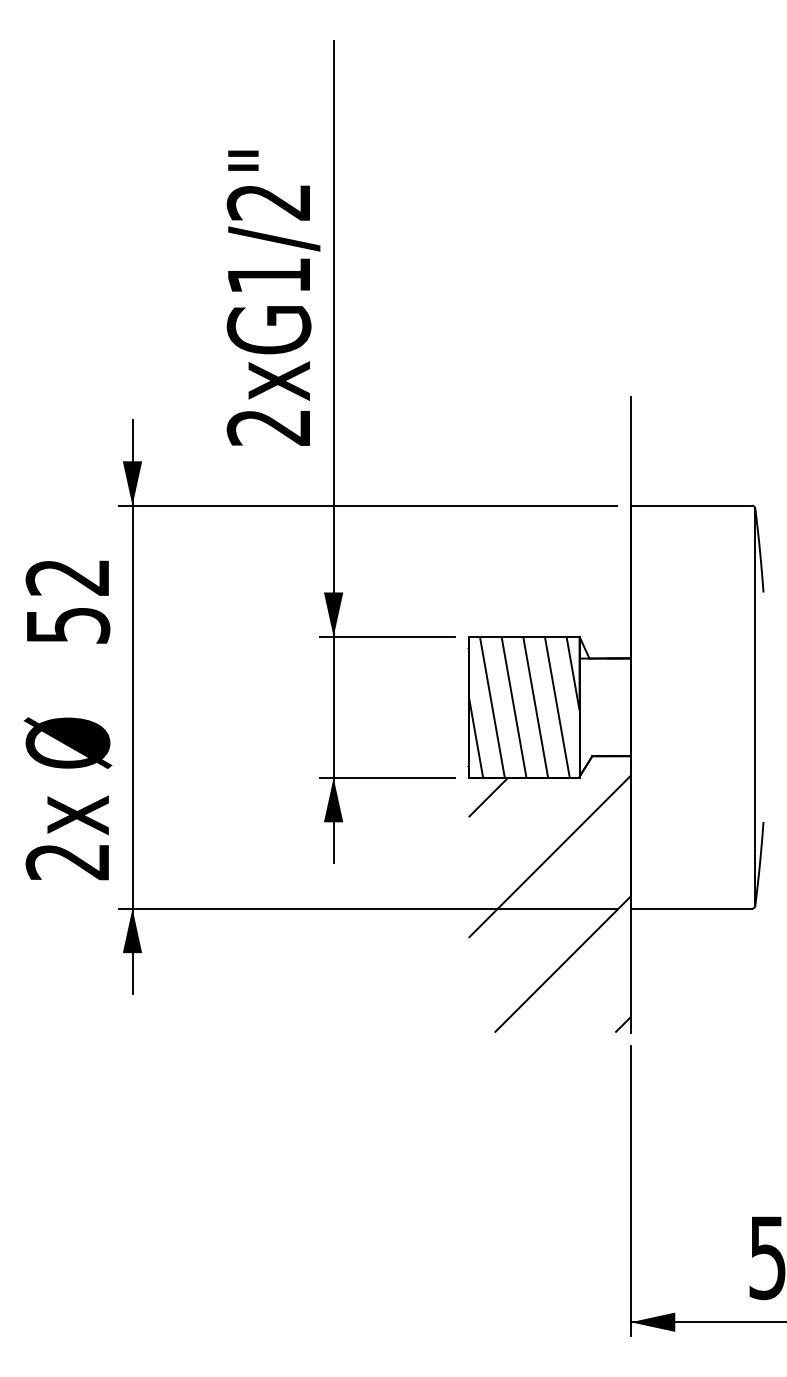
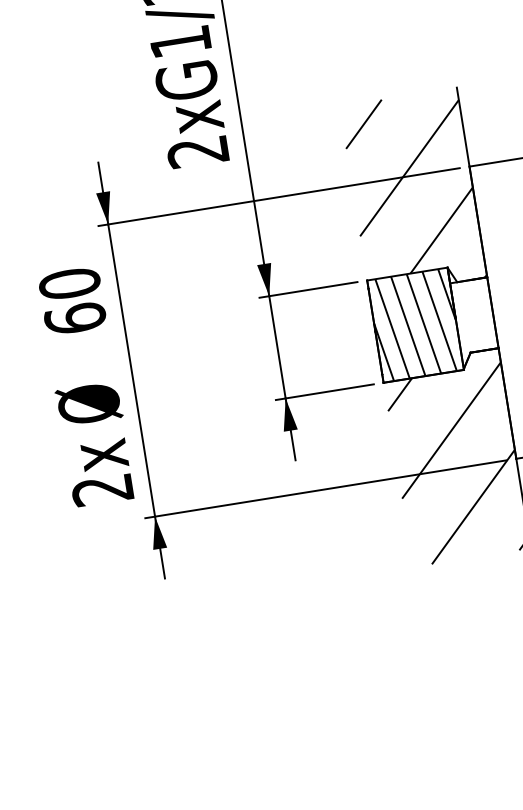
hatch: (549, 527) -> (413, 191), added
text: (67, 601) -> (72, 301), 52 -> 60

